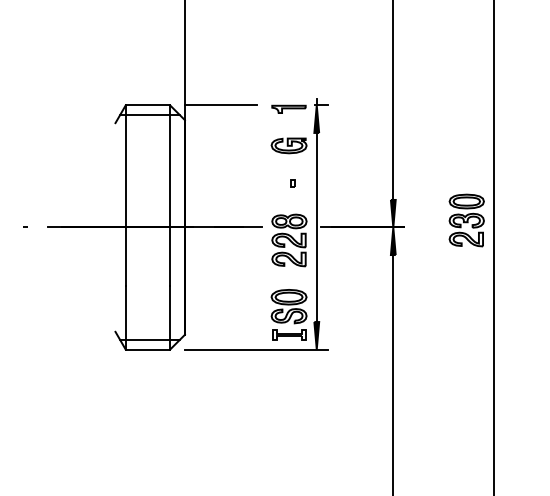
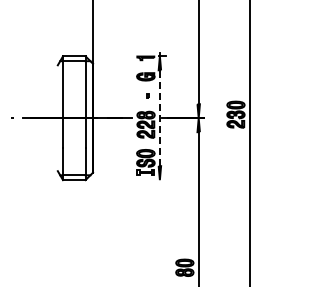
line: (221, 105) -> (111, 56), removed
line: (315, 228) -> (159, 118), solid -> dashed
line: (256, 350) -> (129, 180), removed

